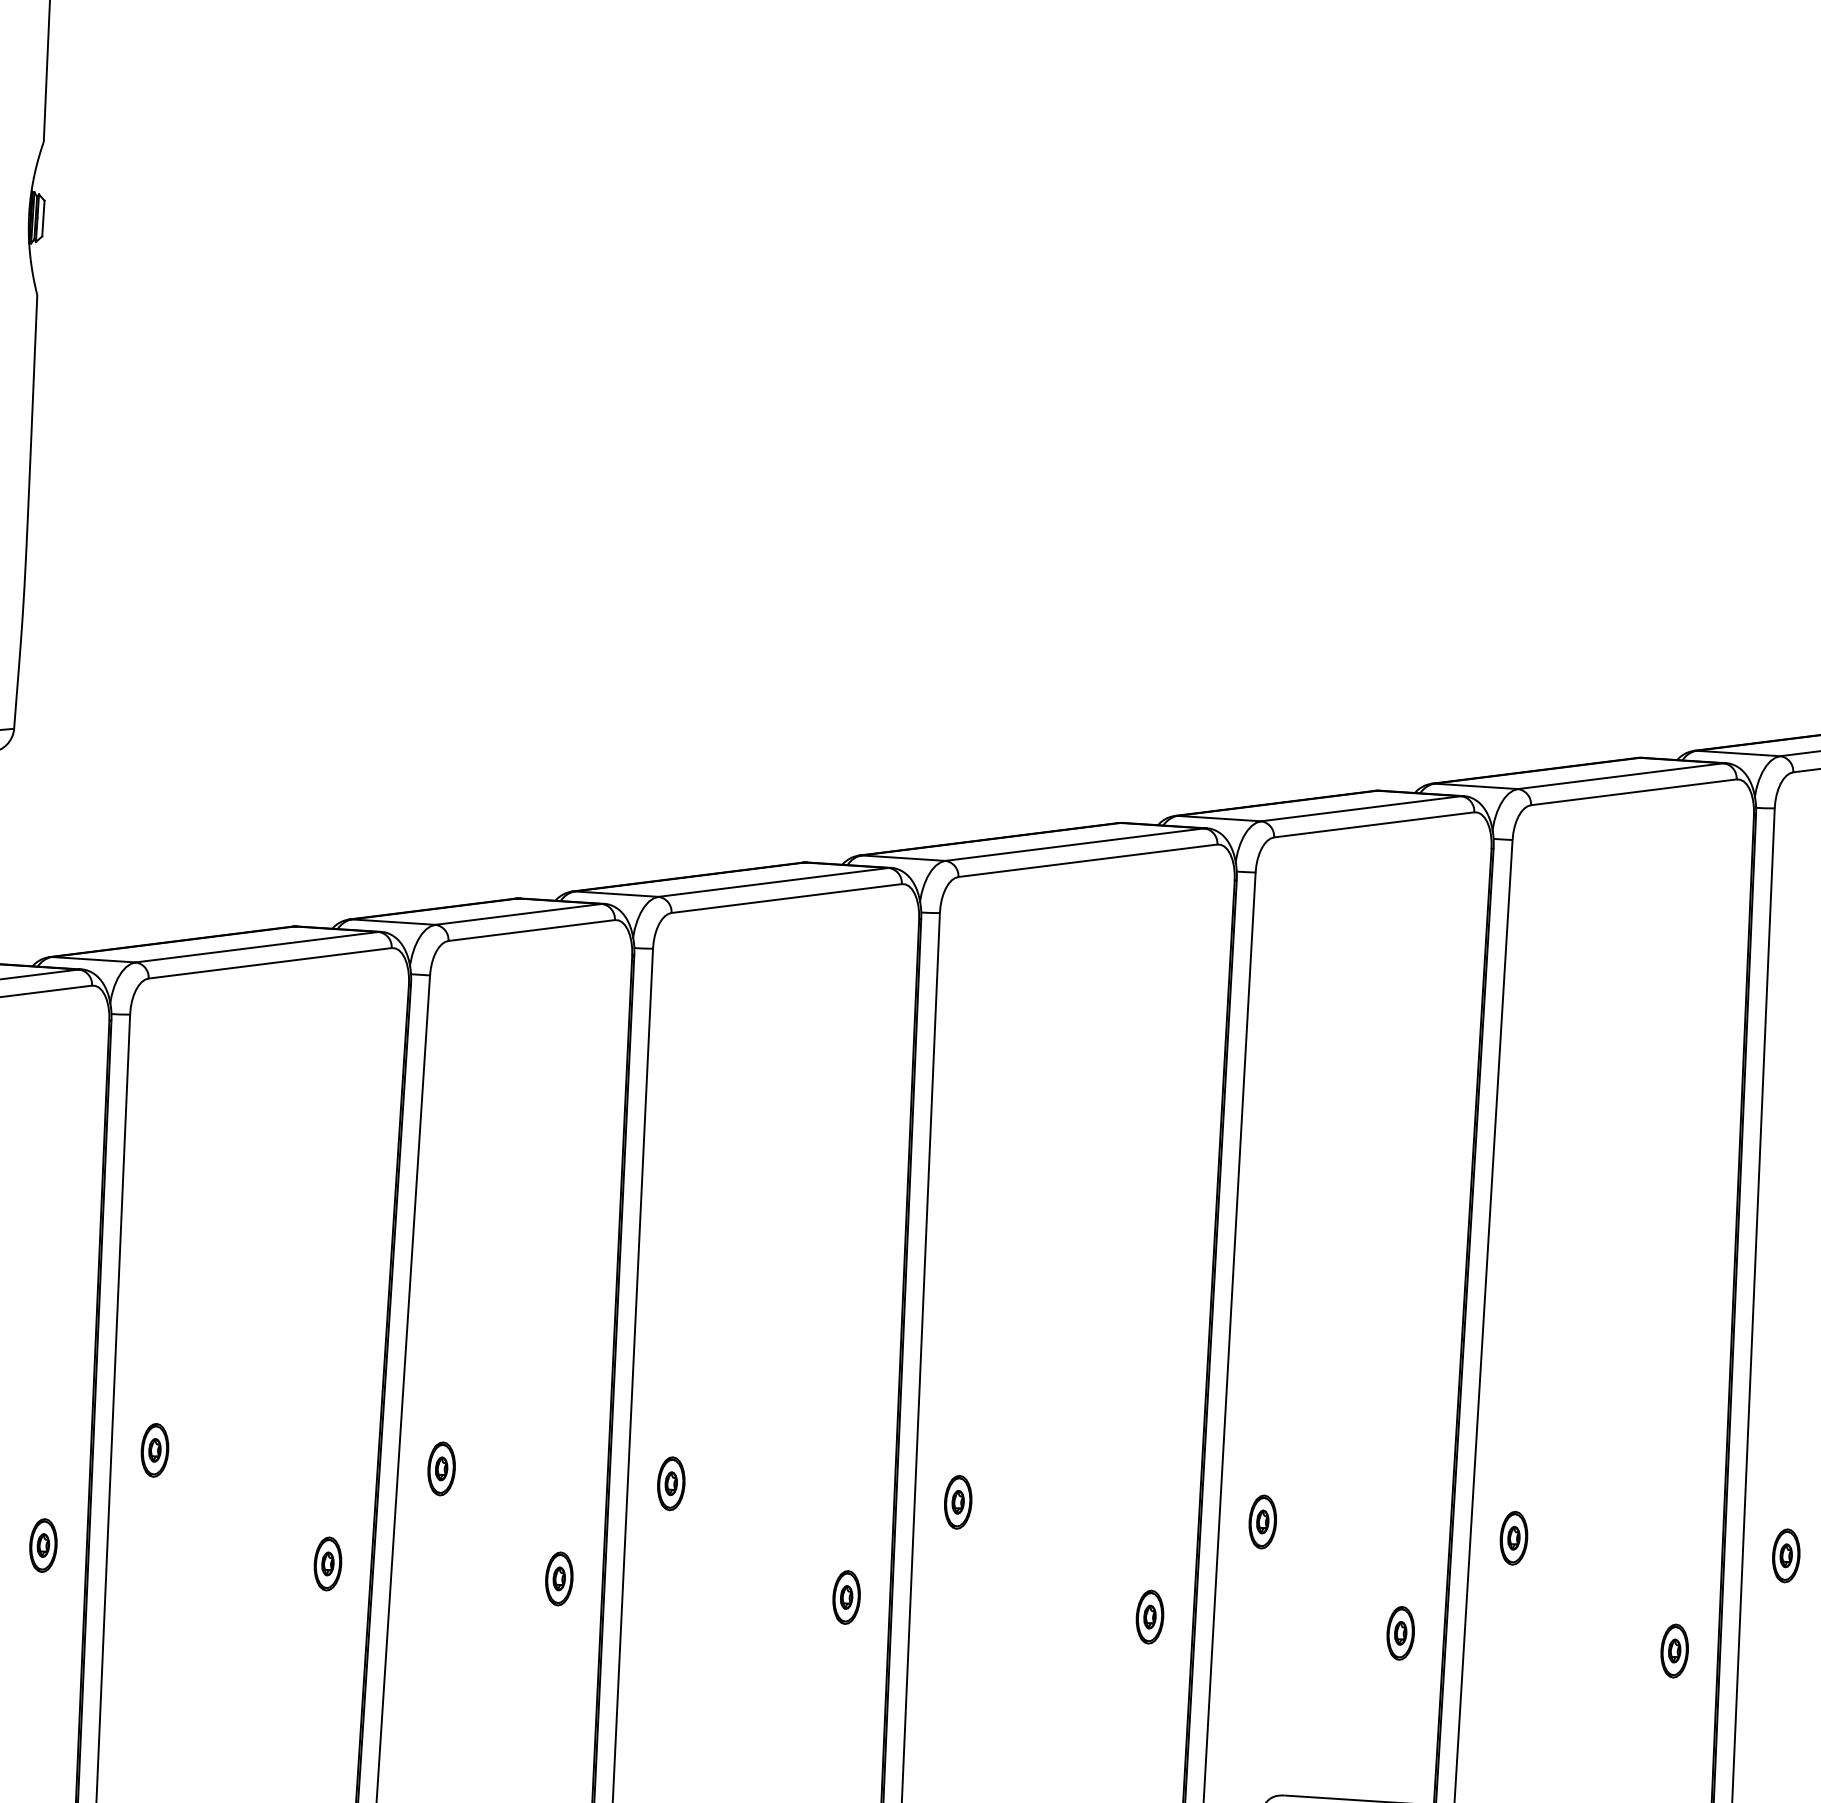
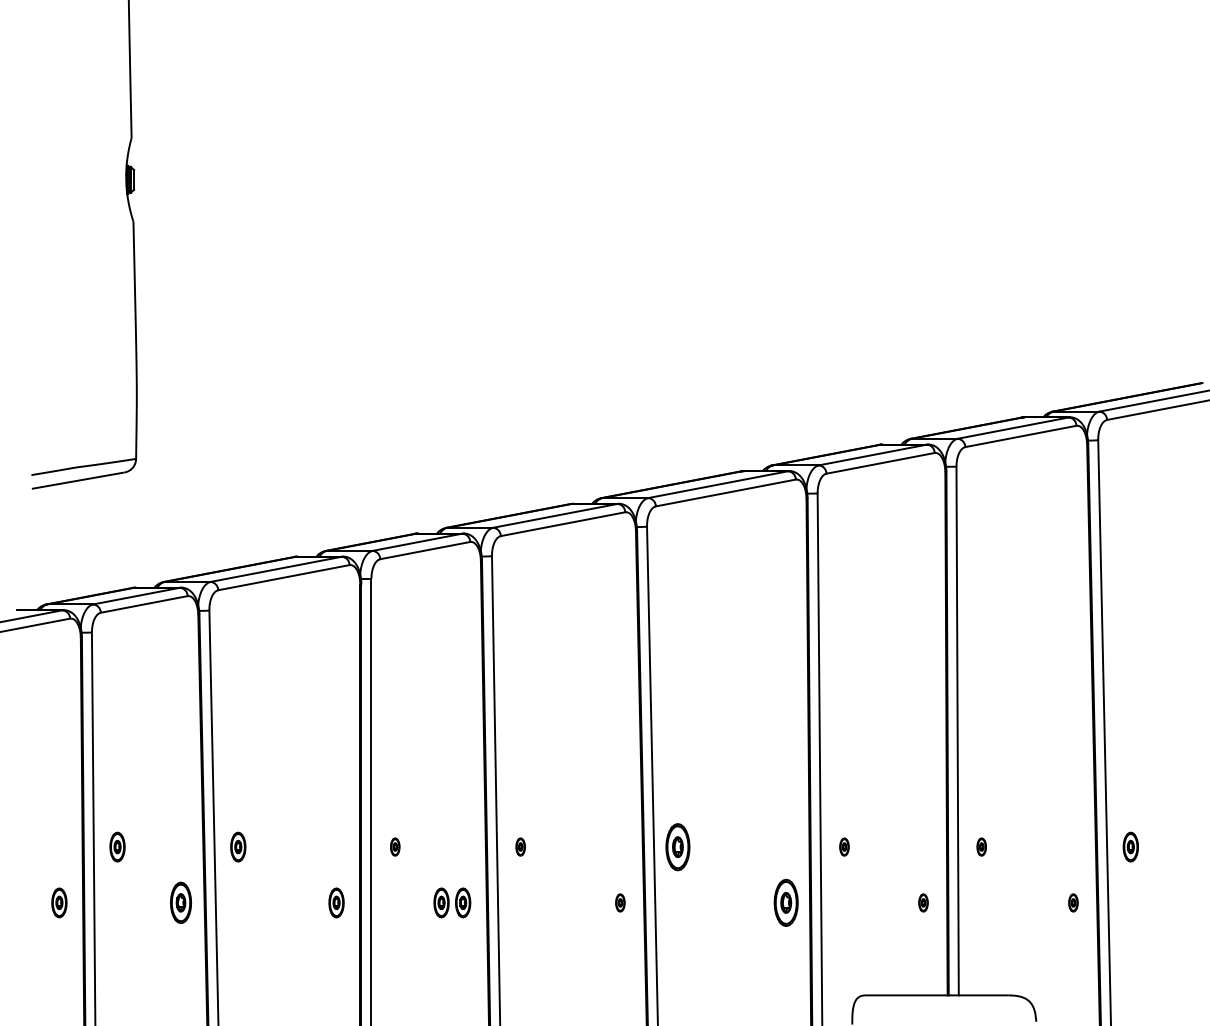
part: (442, 1467) -> (395, 846), size x0.6
part: (670, 1482) -> (520, 846), size x0.6
part: (957, 1501) -> (677, 846), size x1.6
part: (1263, 1520) -> (844, 846), size x0.6
part: (1513, 1537) -> (981, 846), size x0.6
part: (42, 1544) -> (180, 902), size x1.4
part: (519, 1575) -> (441, 902), added
part: (846, 1596) -> (620, 902), size x0.6
part: (1150, 1616) -> (786, 902), size x1.6
part: (1400, 1632) -> (923, 902), size x0.6
part: (1674, 1650) -> (1073, 902), size x0.6

